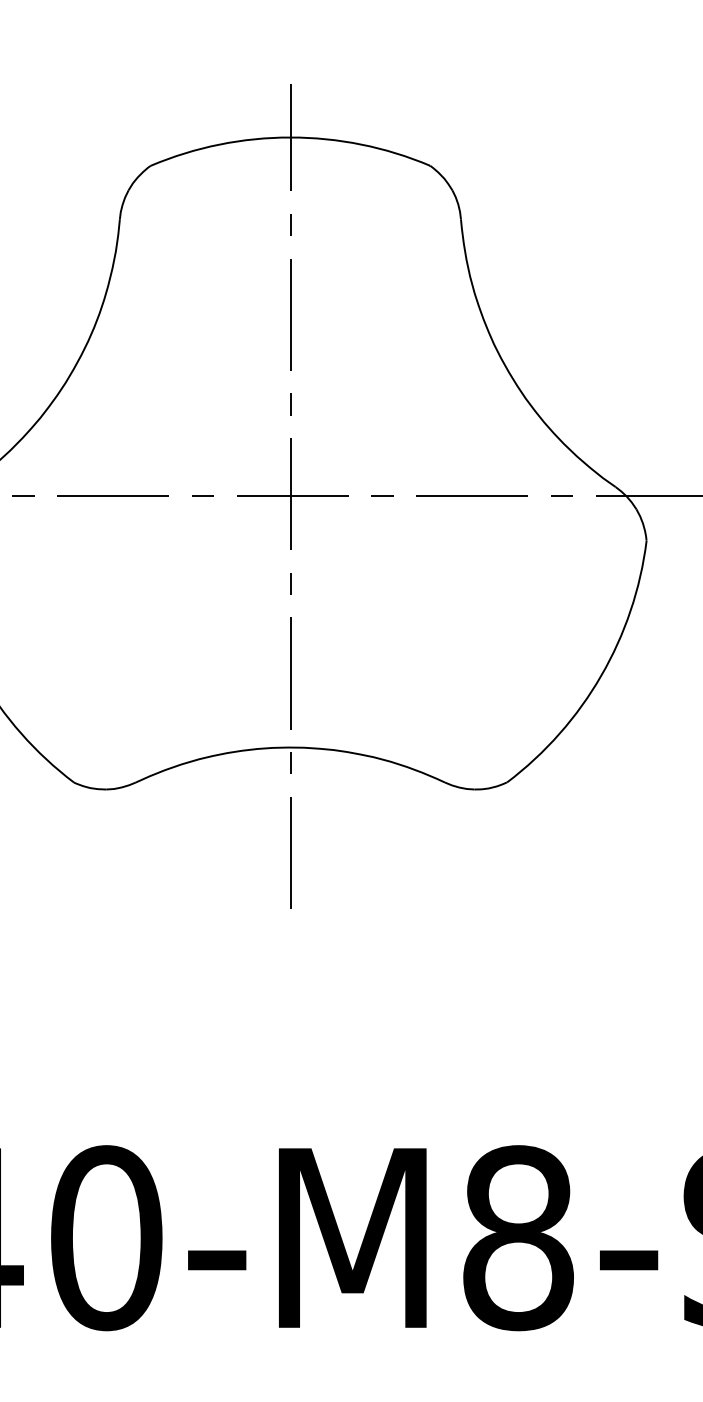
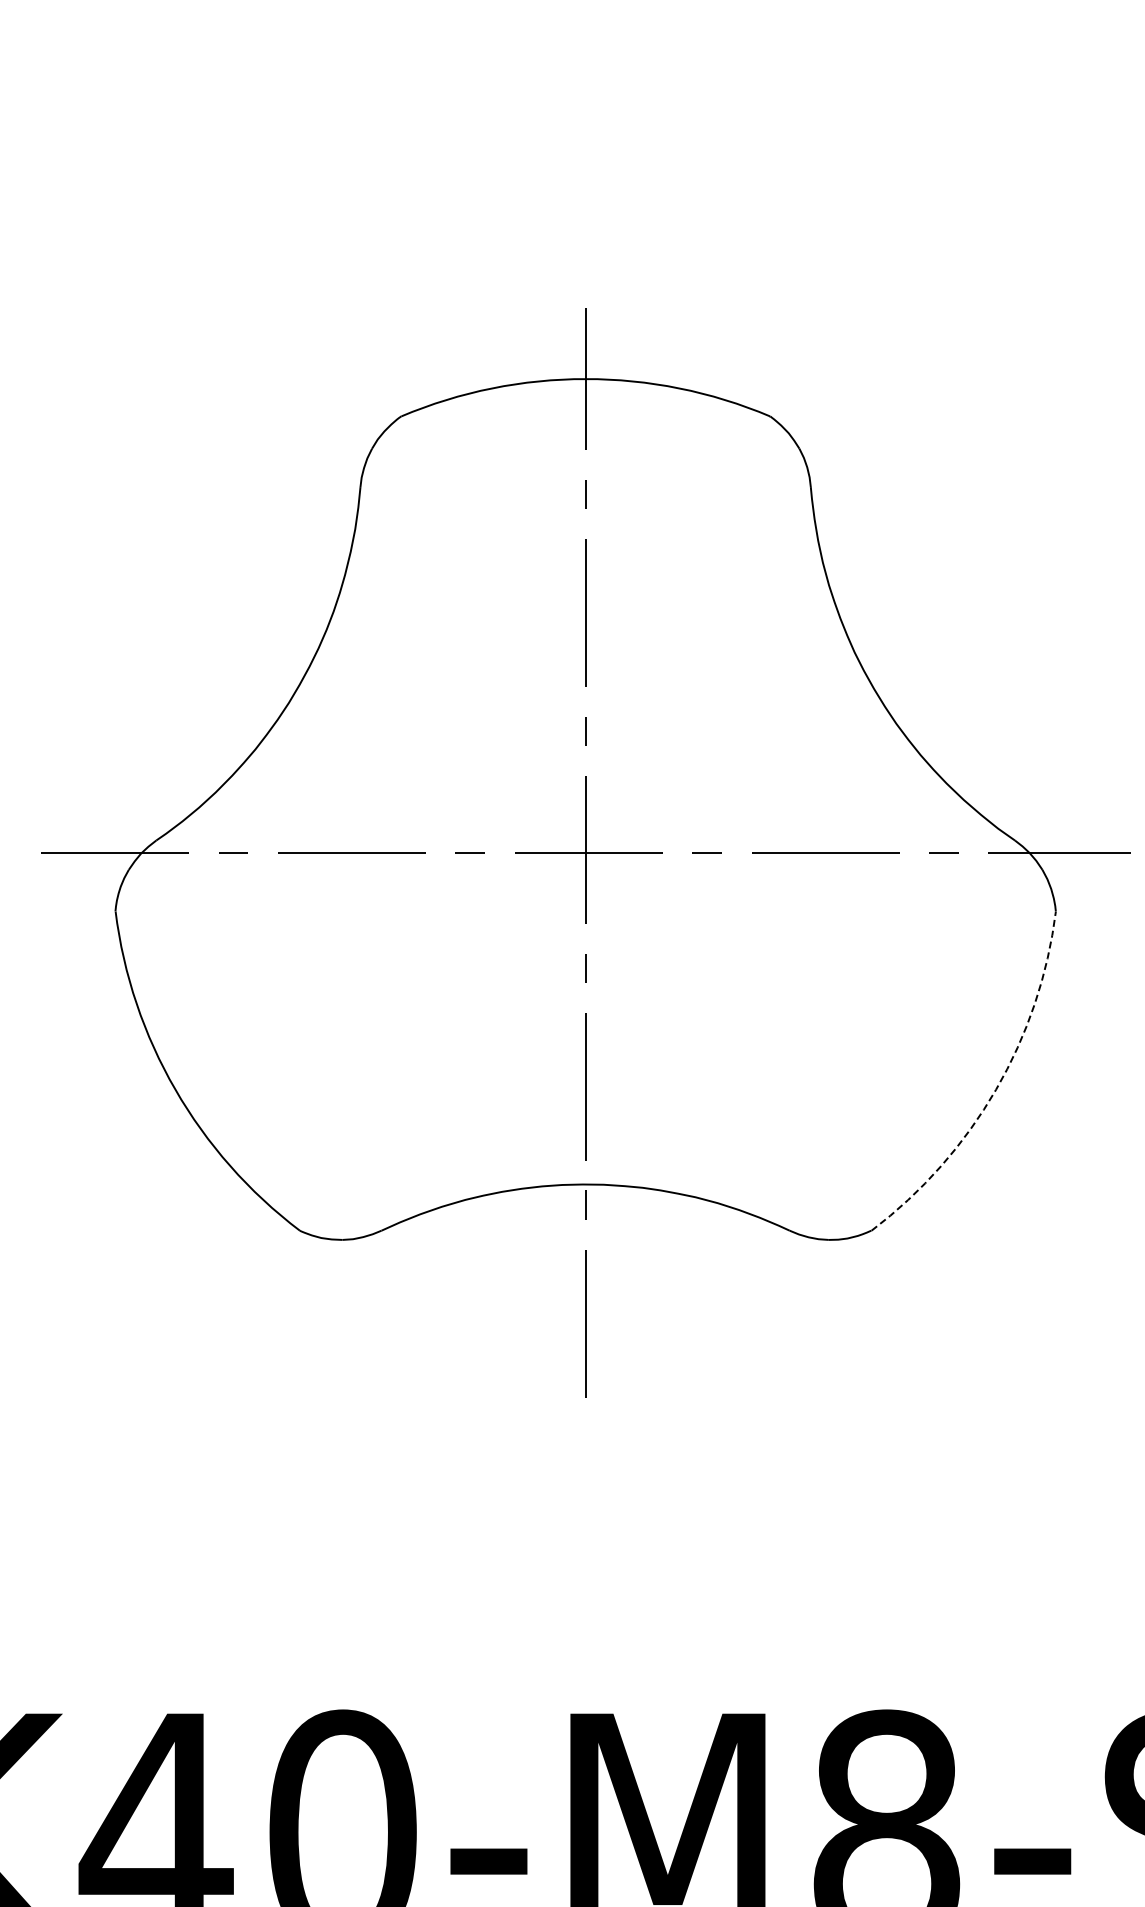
arc: (601, 675) -> (996, 1089), solid -> dashed

